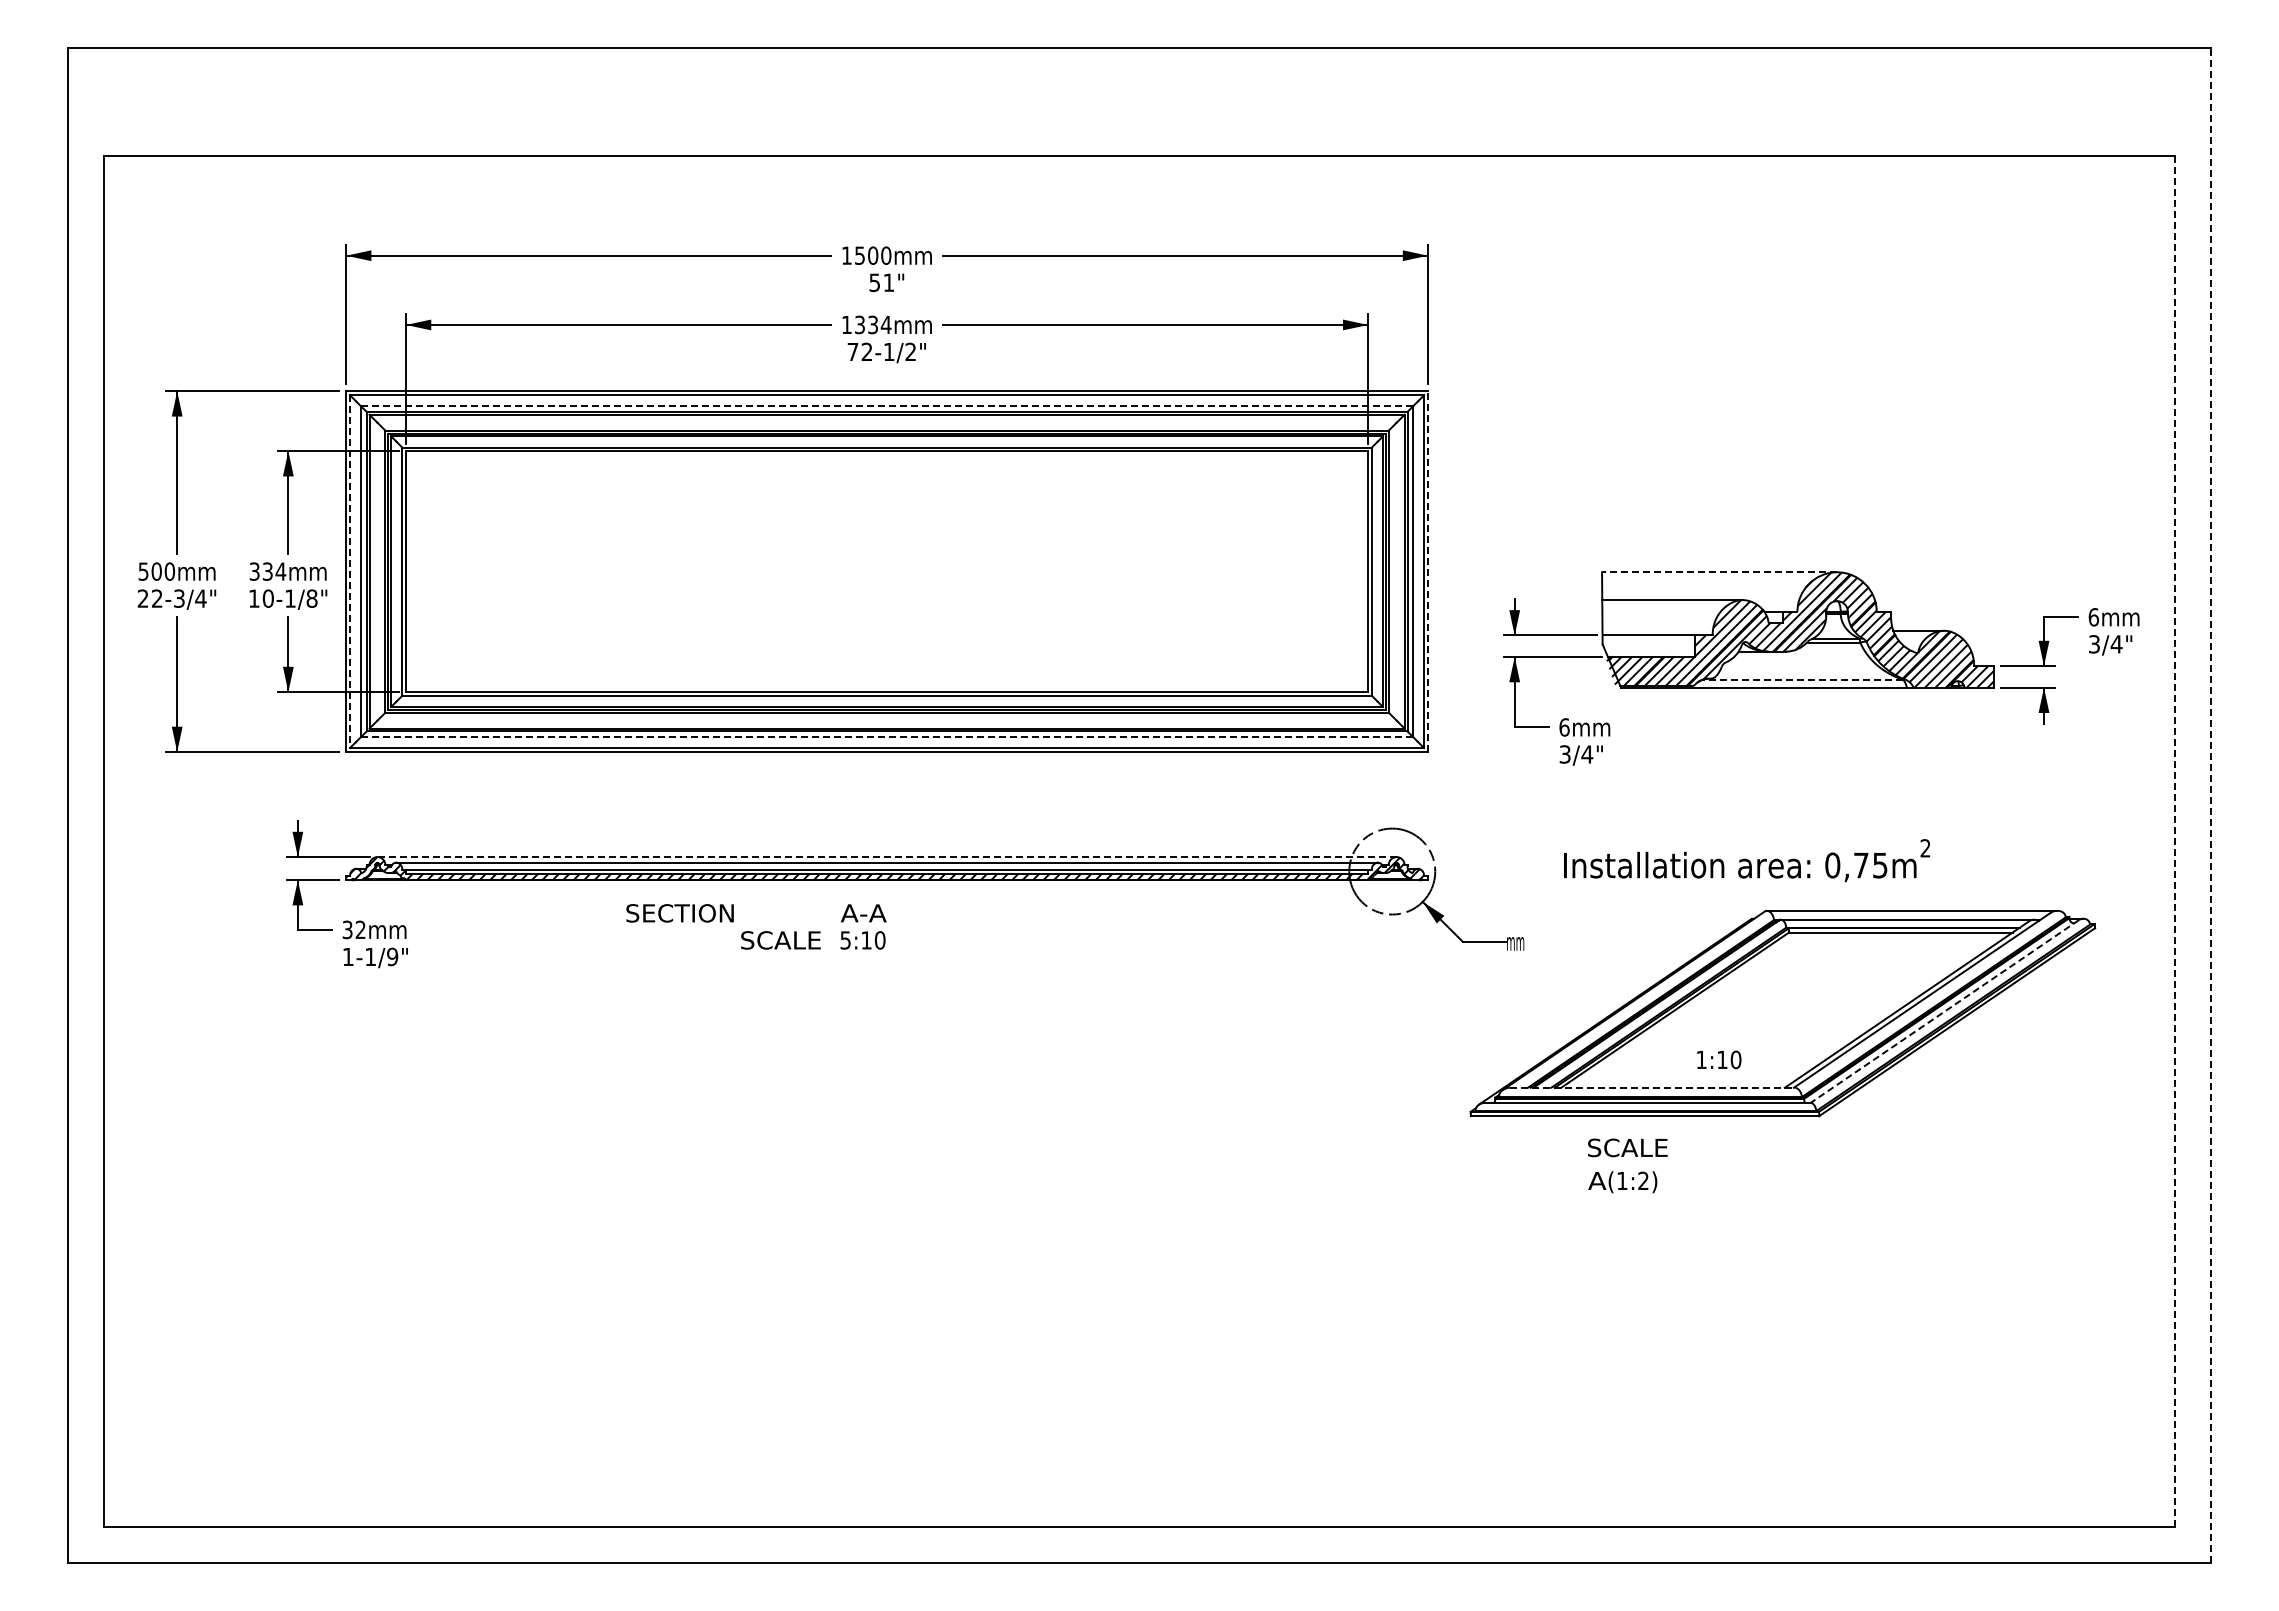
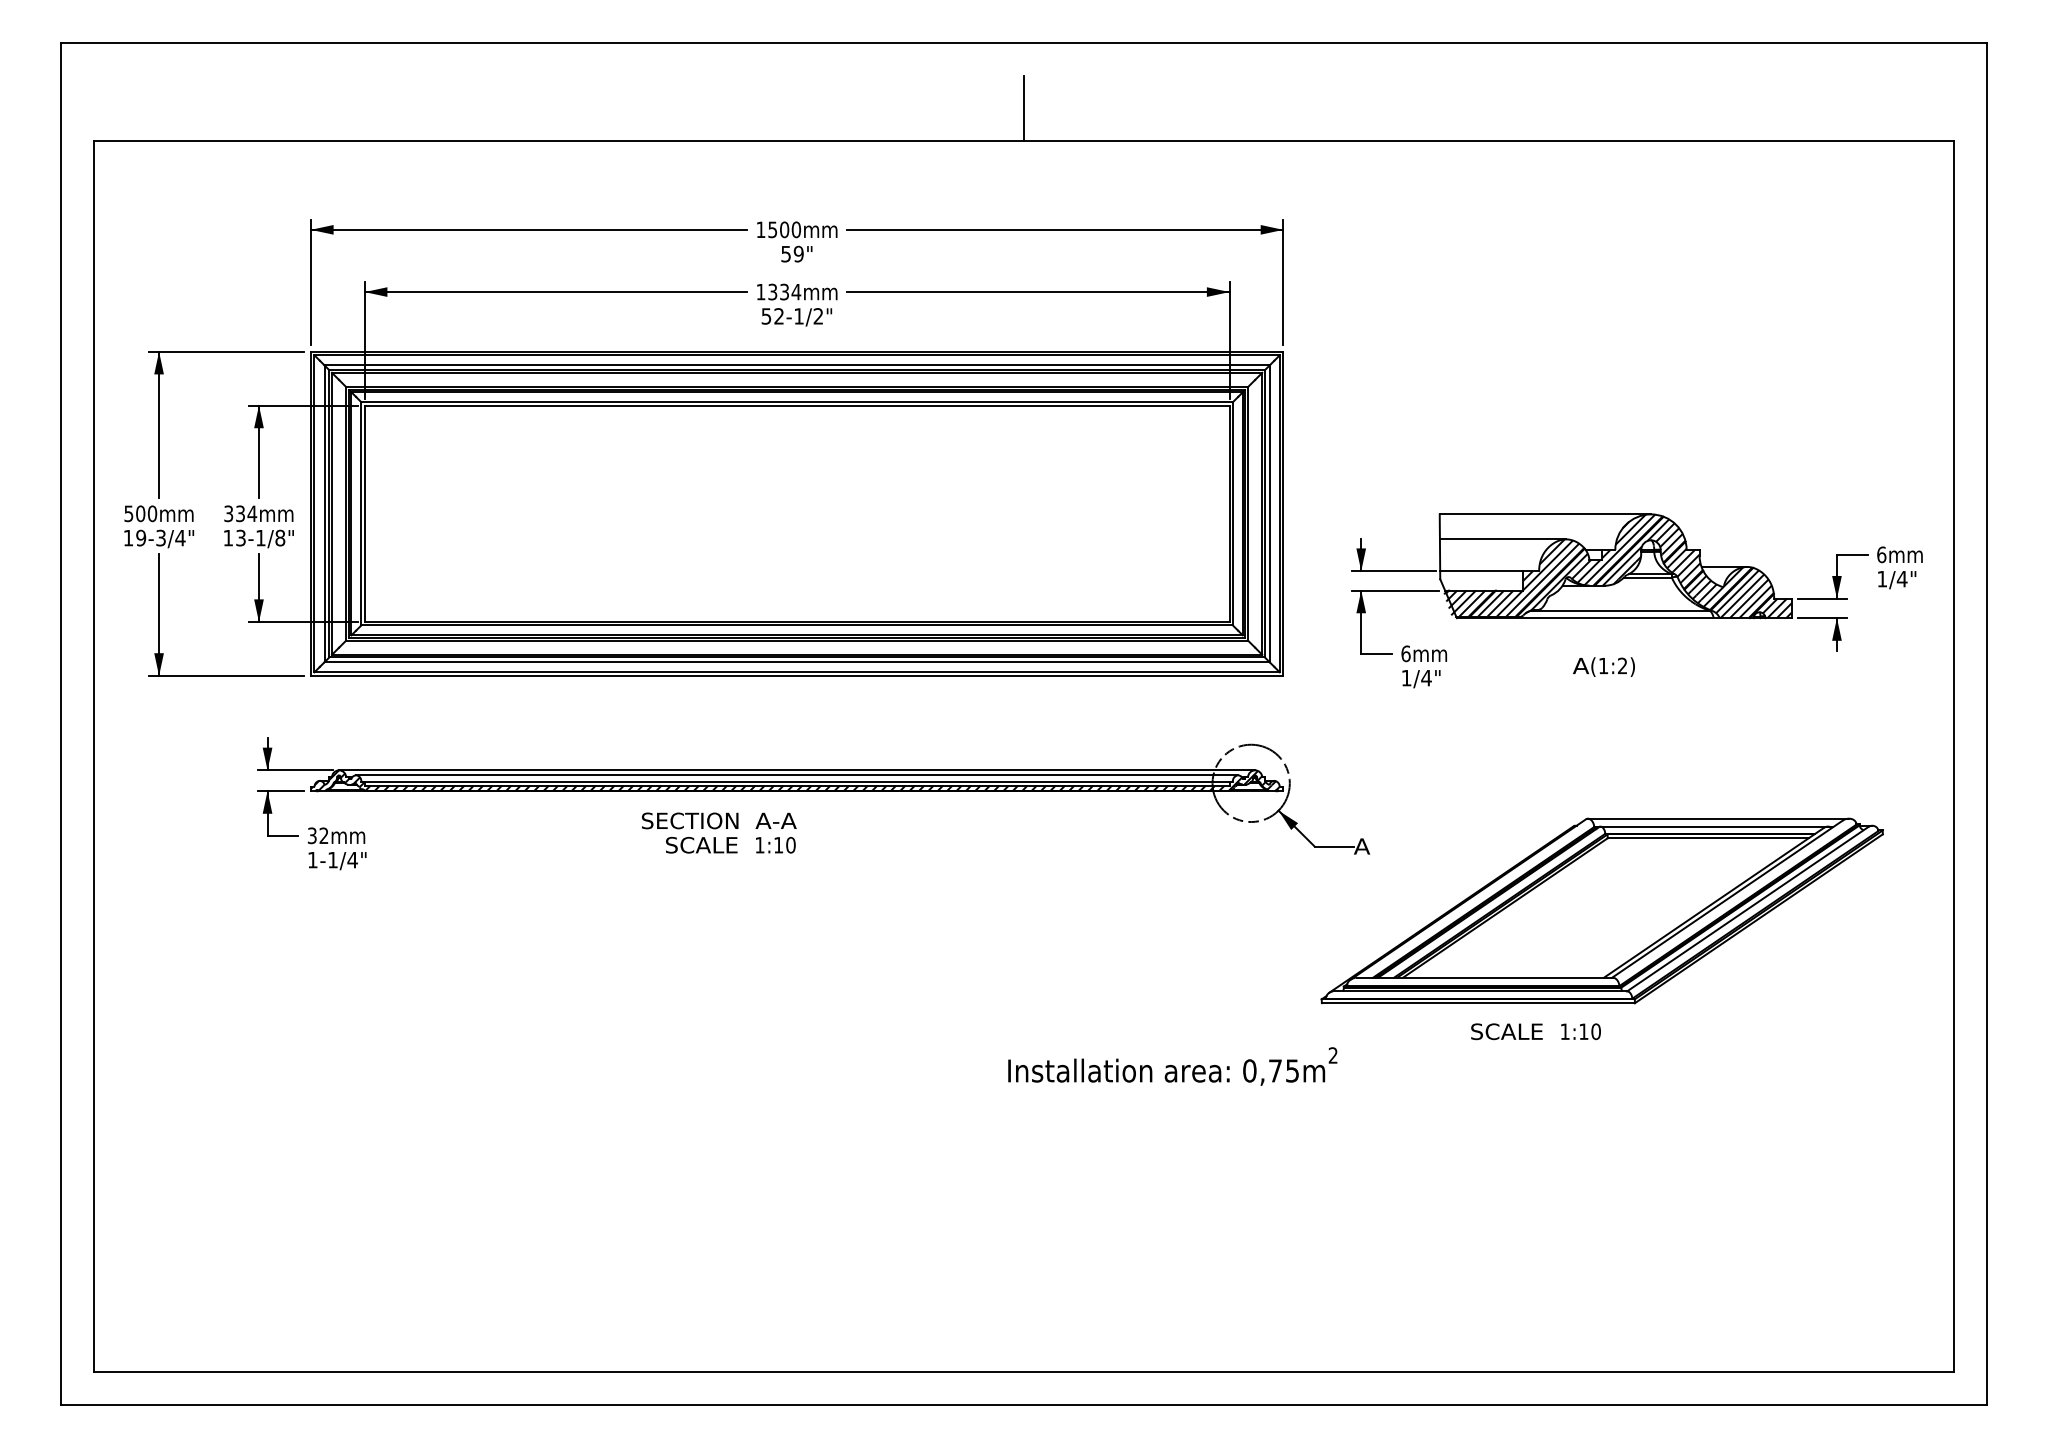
line: (1139, 120) -> (1024, 108), added
text: (888, 282) -> (798, 253), 51" -> 59"
text: (852, 352) -> (766, 316), 72-1/2" -> 52-1/2"
line: (887, 406) -> (797, 365), dashed -> solid
line: (1428, 571) -> (1283, 513), dashed -> solid
line: (350, 572) -> (314, 514), dashed -> solid
line: (1719, 572) -> (1545, 514), dashed -> solid
text: (149, 598) -> (134, 537), 22-3/4" -> 19-3/4"
text: (267, 598) -> (240, 537), 10-1/8" -> 13-1/8"
text: (2094, 644) -> (1882, 579), 3/4" -> 1/4"
line: (1803, 679) -> (1620, 610), dashed -> solid
line: (887, 736) -> (797, 661), dashed -> solid
text: (1564, 754) -> (1405, 678), 3/4" -> 1/4"
line: (2210, 805) -> (1986, 724), dashed -> solid
line: (2174, 841) -> (1954, 756), dashed -> solid
line: (887, 857) -> (797, 770), dashed -> solid
text: (1747, 860) -> (1173, 1066), moved
text: (679, 913) -> (689, 821), moved
text: (845, 940) -> (759, 845), 5:10 -> 1:10
text: (1515, 941) -> (1361, 846), mm -> A
text: (392, 956) -> (352, 859), 1-1/9" -> 1-1/4"
line: (1944, 1011) -> (1747, 909), dashed -> solid
text: (1719, 1059) -> (1581, 1031), moved
line: (1652, 1087) -> (1485, 977), dashed -> solid
text: (1627, 1147) -> (1506, 1031), moved
text: (1622, 1182) -> (1603, 667), moved

